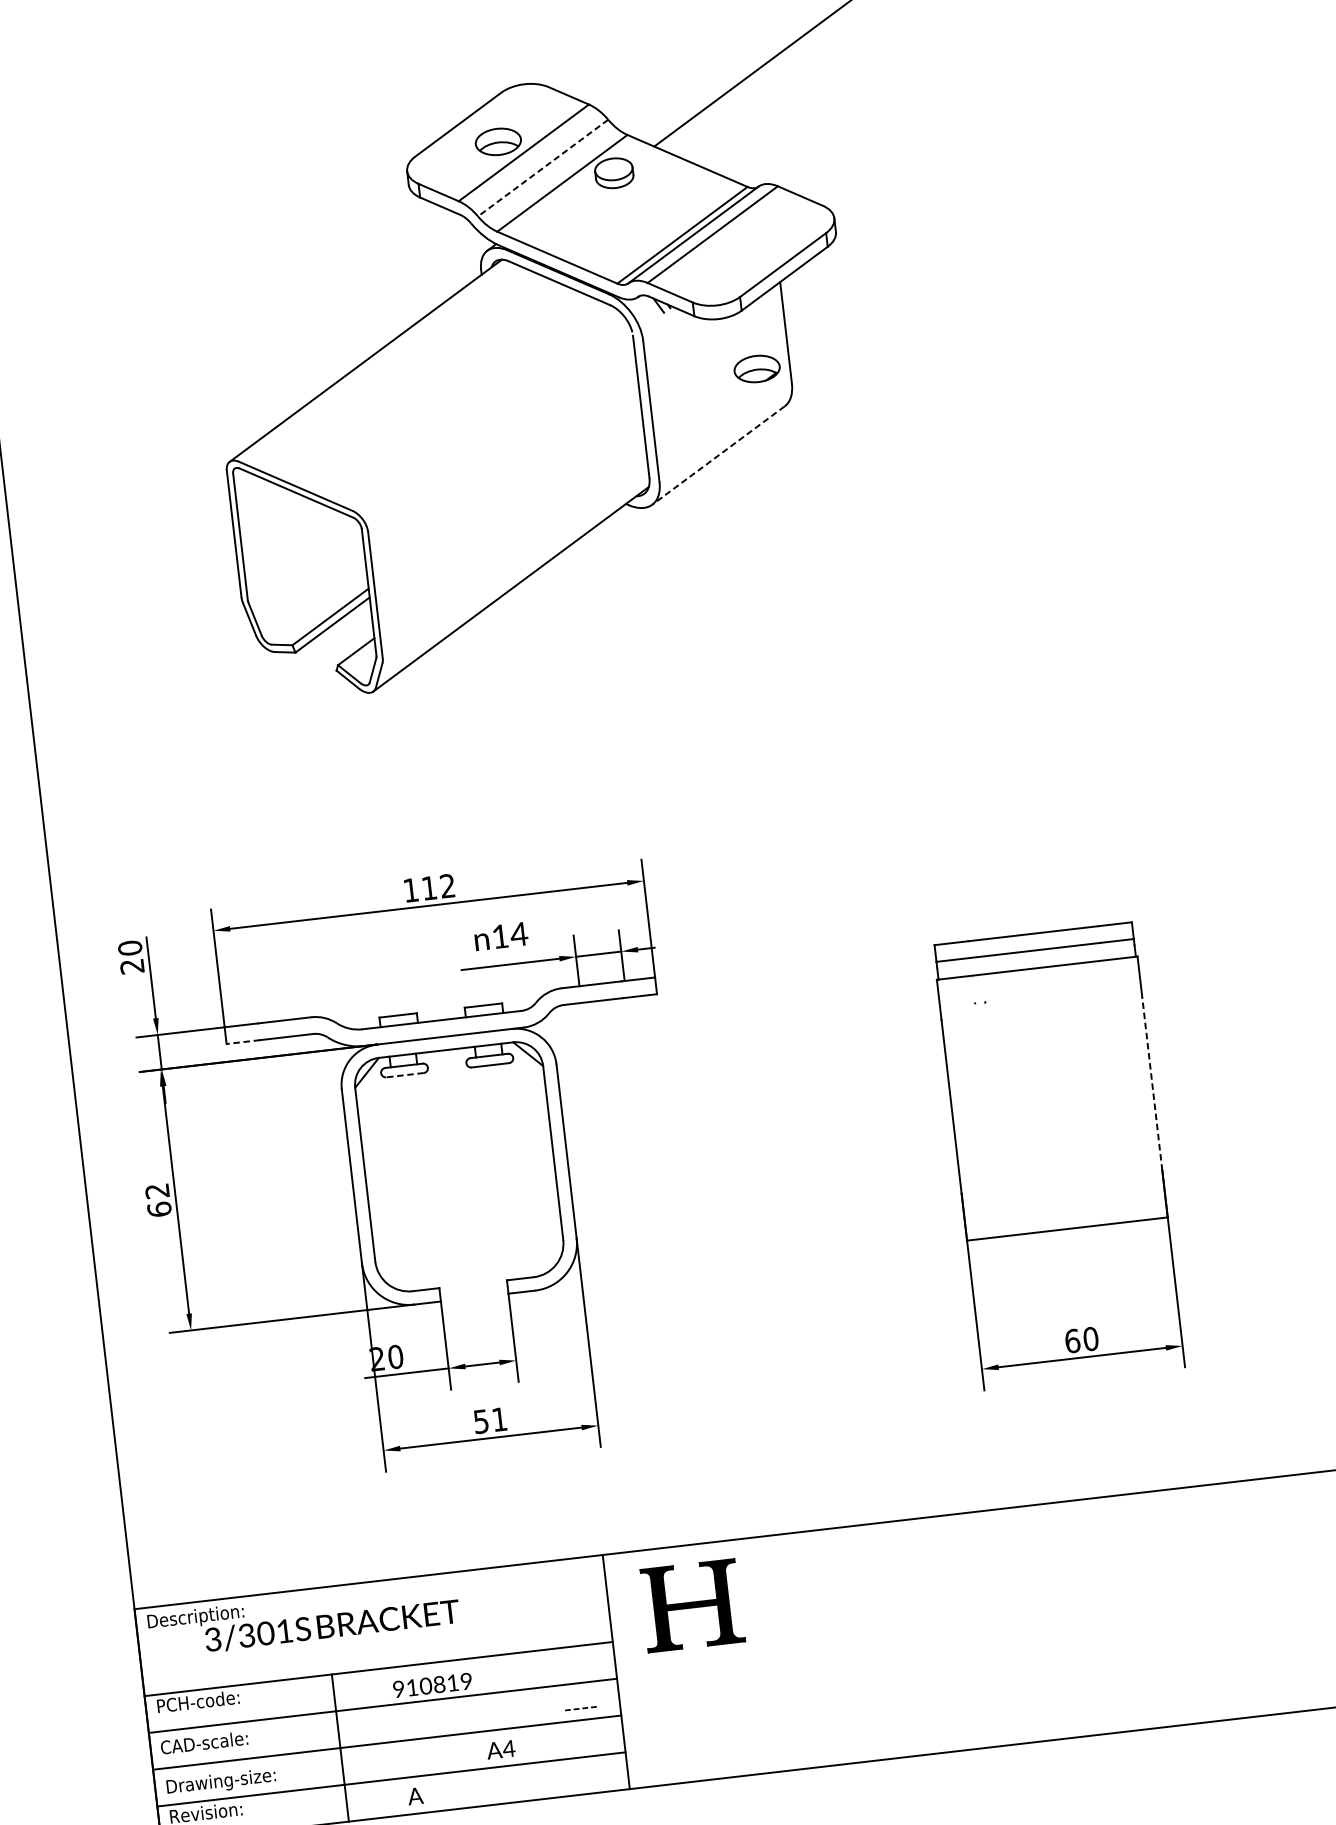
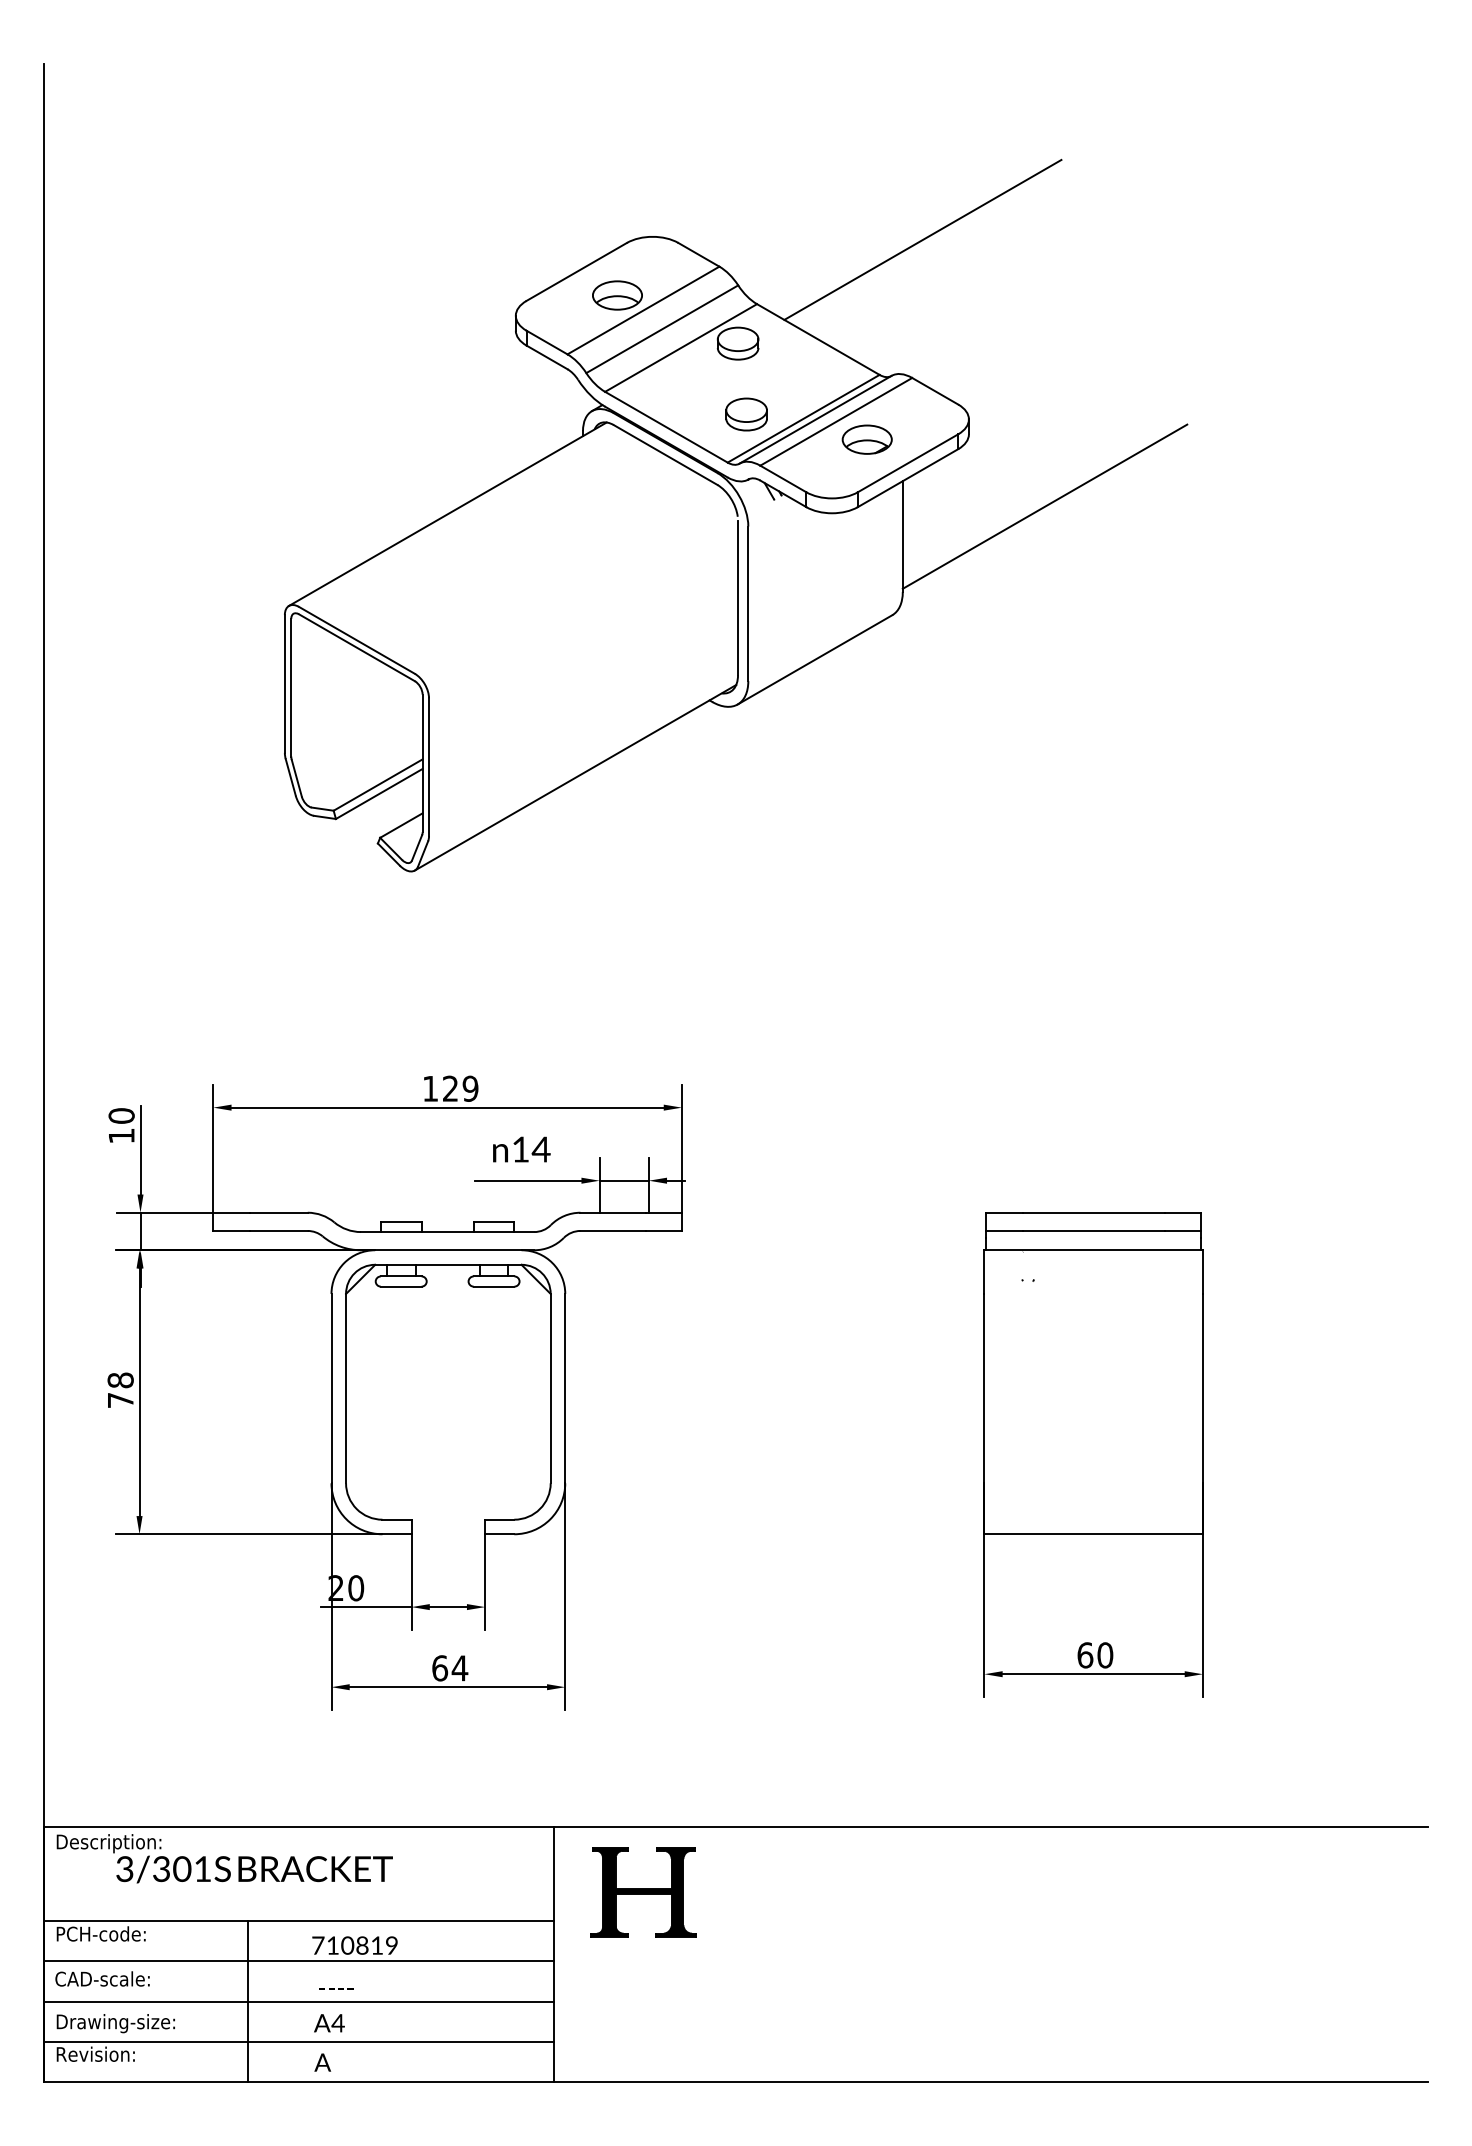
line: (543, 168) -> (662, 329), dashed -> solid
part: (629, 237) -> (746, 414), added
line: (913, 290) -> (1044, 506), added
part: (756, 368) -> (866, 439), moved
line: (718, 456) -> (814, 660), dashed -> solid
text: (438, 886) -> (460, 1088), 112 -> 129
text: (132, 967) -> (121, 1136), 20 -> 10
line: (243, 1041) -> (231, 1230), dashed -> solid
line: (404, 1075) -> (400, 1286), dashed -> solid
line: (1151, 1083) -> (1202, 1388), dashed -> solid
text: (158, 1200) -> (120, 1390), 62 -> 78
text: (490, 1420) -> (450, 1668), 51 -> 64
text: (399, 1689) -> (318, 1945), 910819 -> 710819
text: (580, 1708) -> (336, 1988), moved
text: (501, 1749) -> (329, 2023), moved

